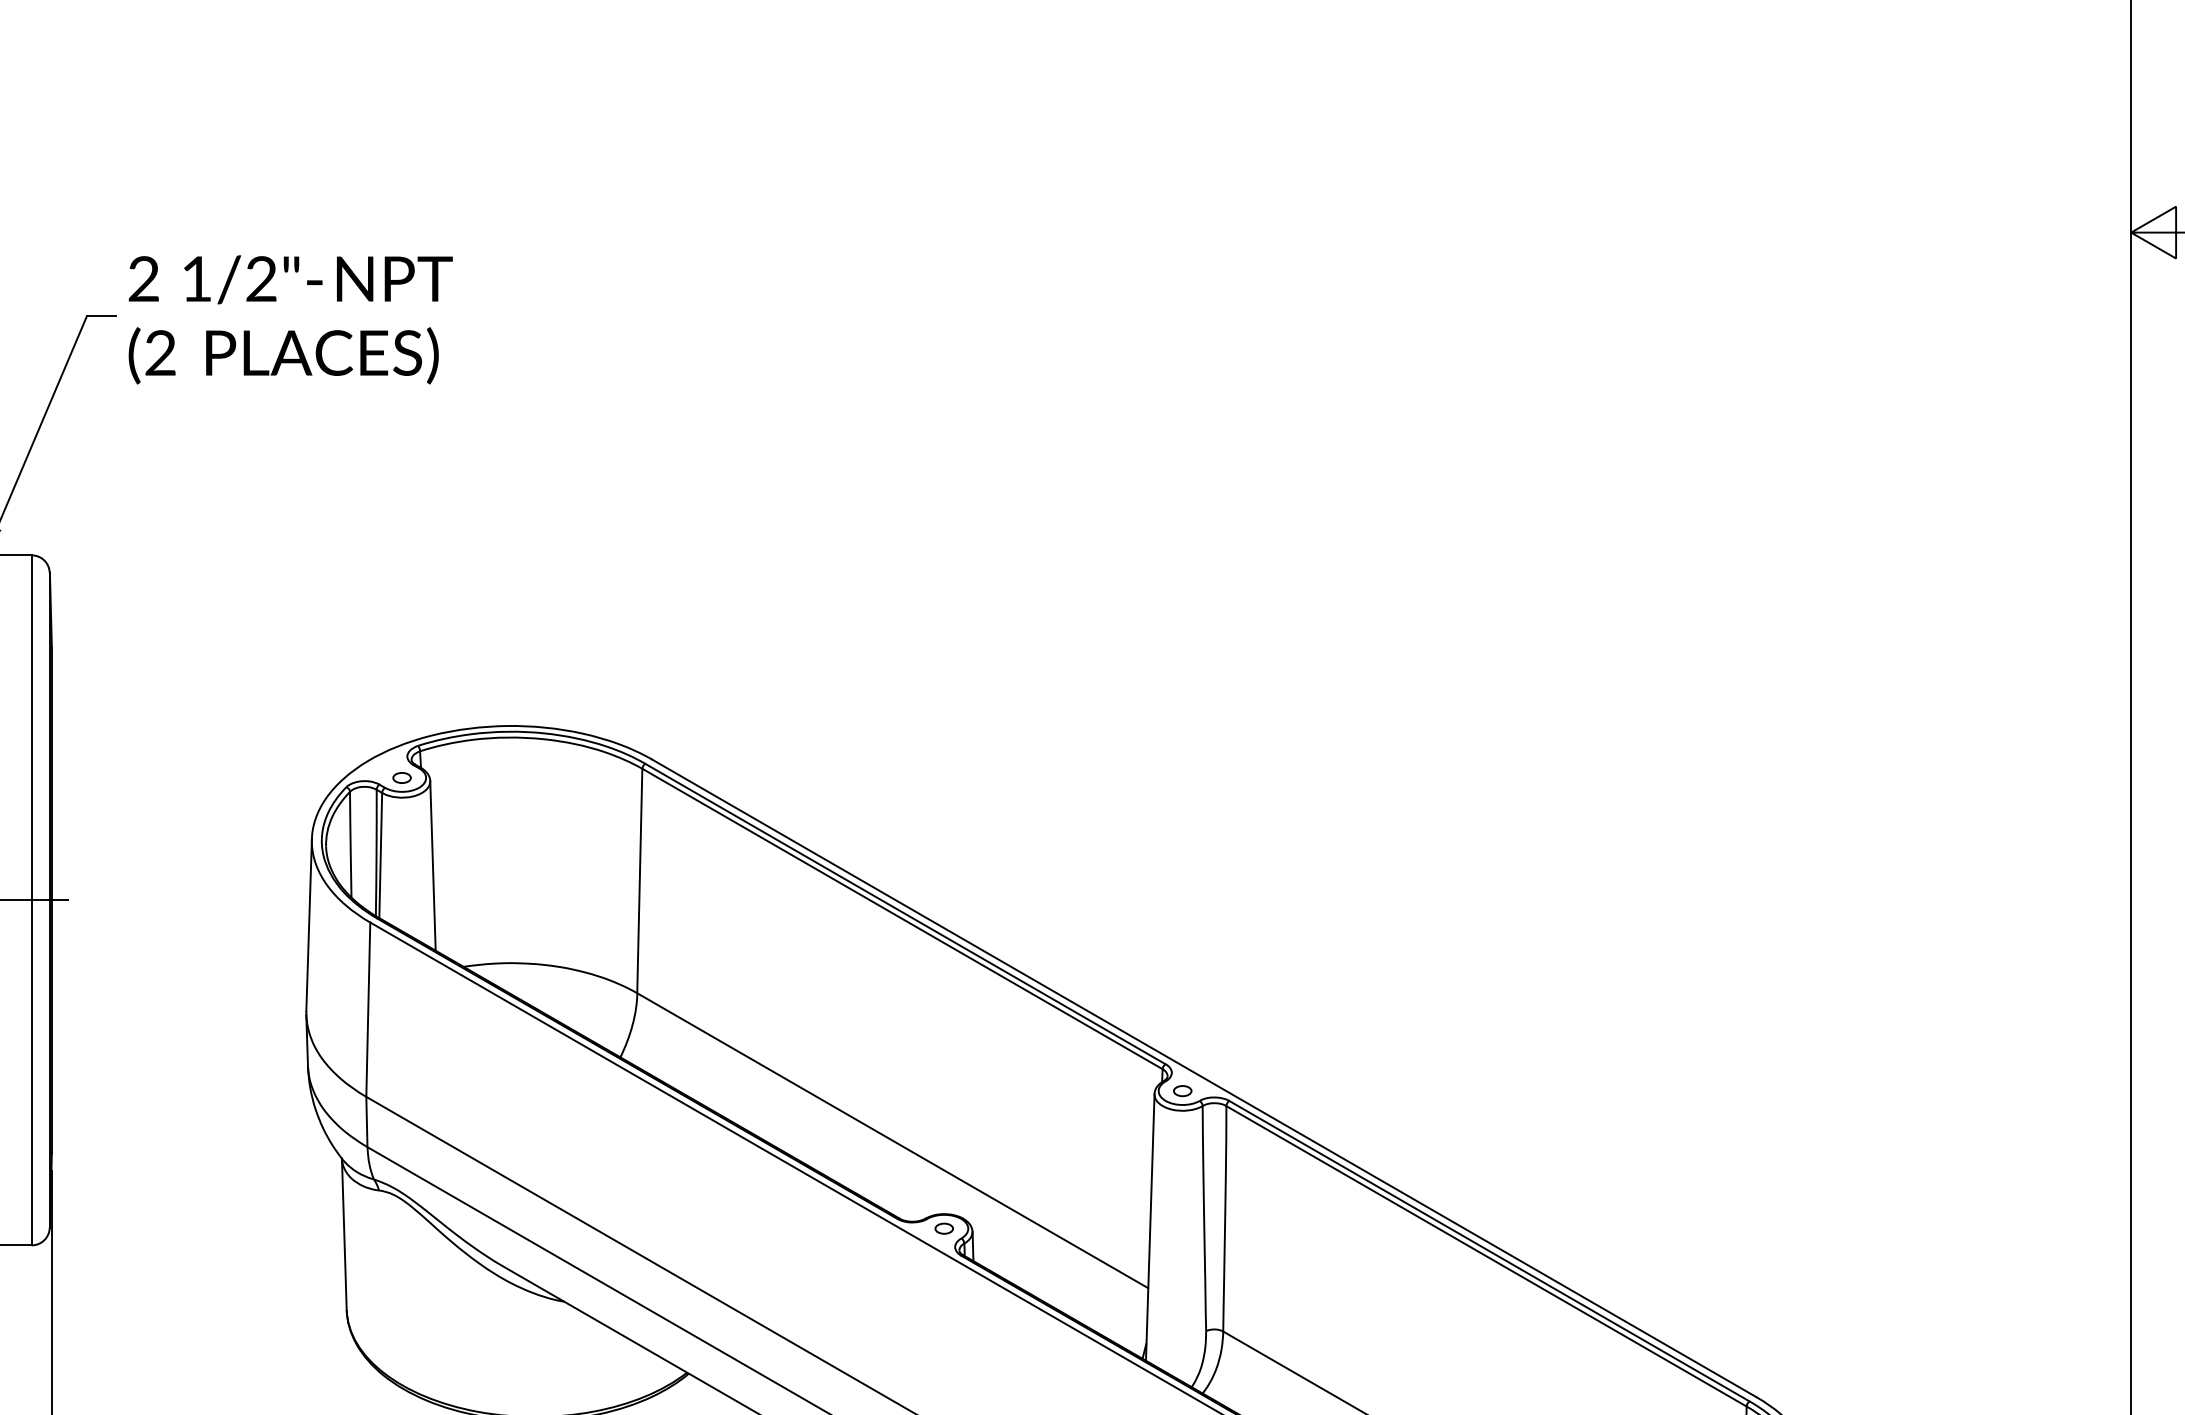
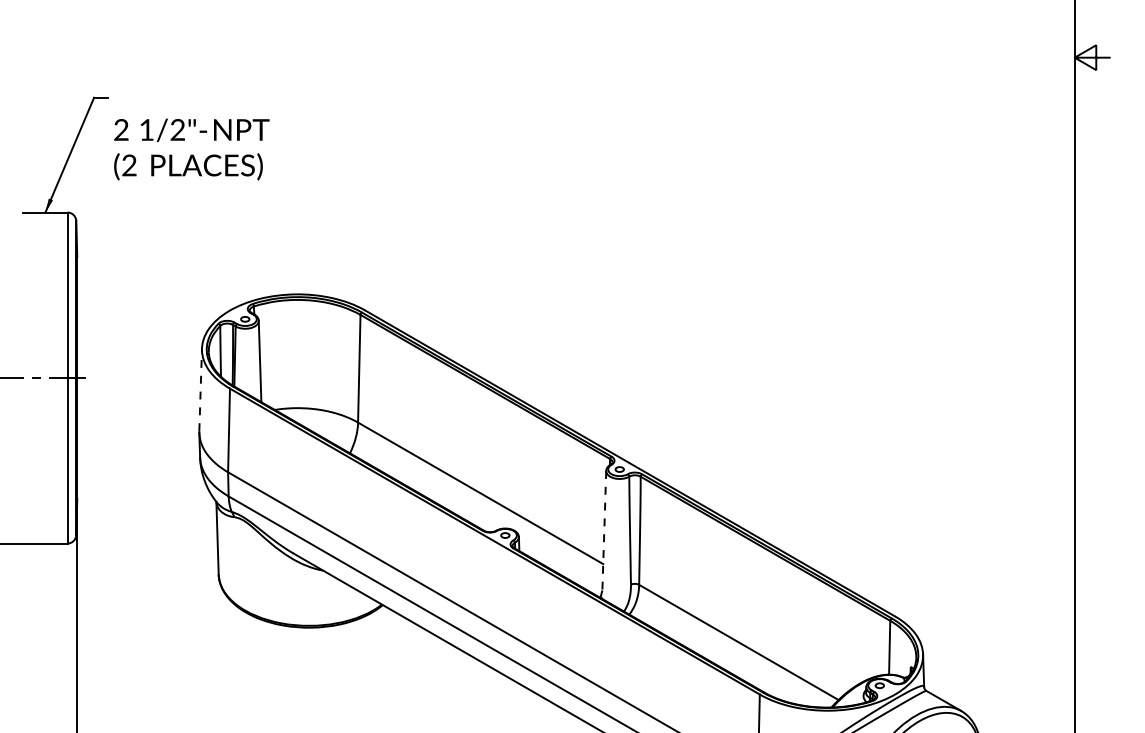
text: (290, 319) -> (191, 149), moved
line: (308, 924) -> (200, 389), solid -> dashed
line: (1150, 1226) -> (604, 534), solid -> dashed

